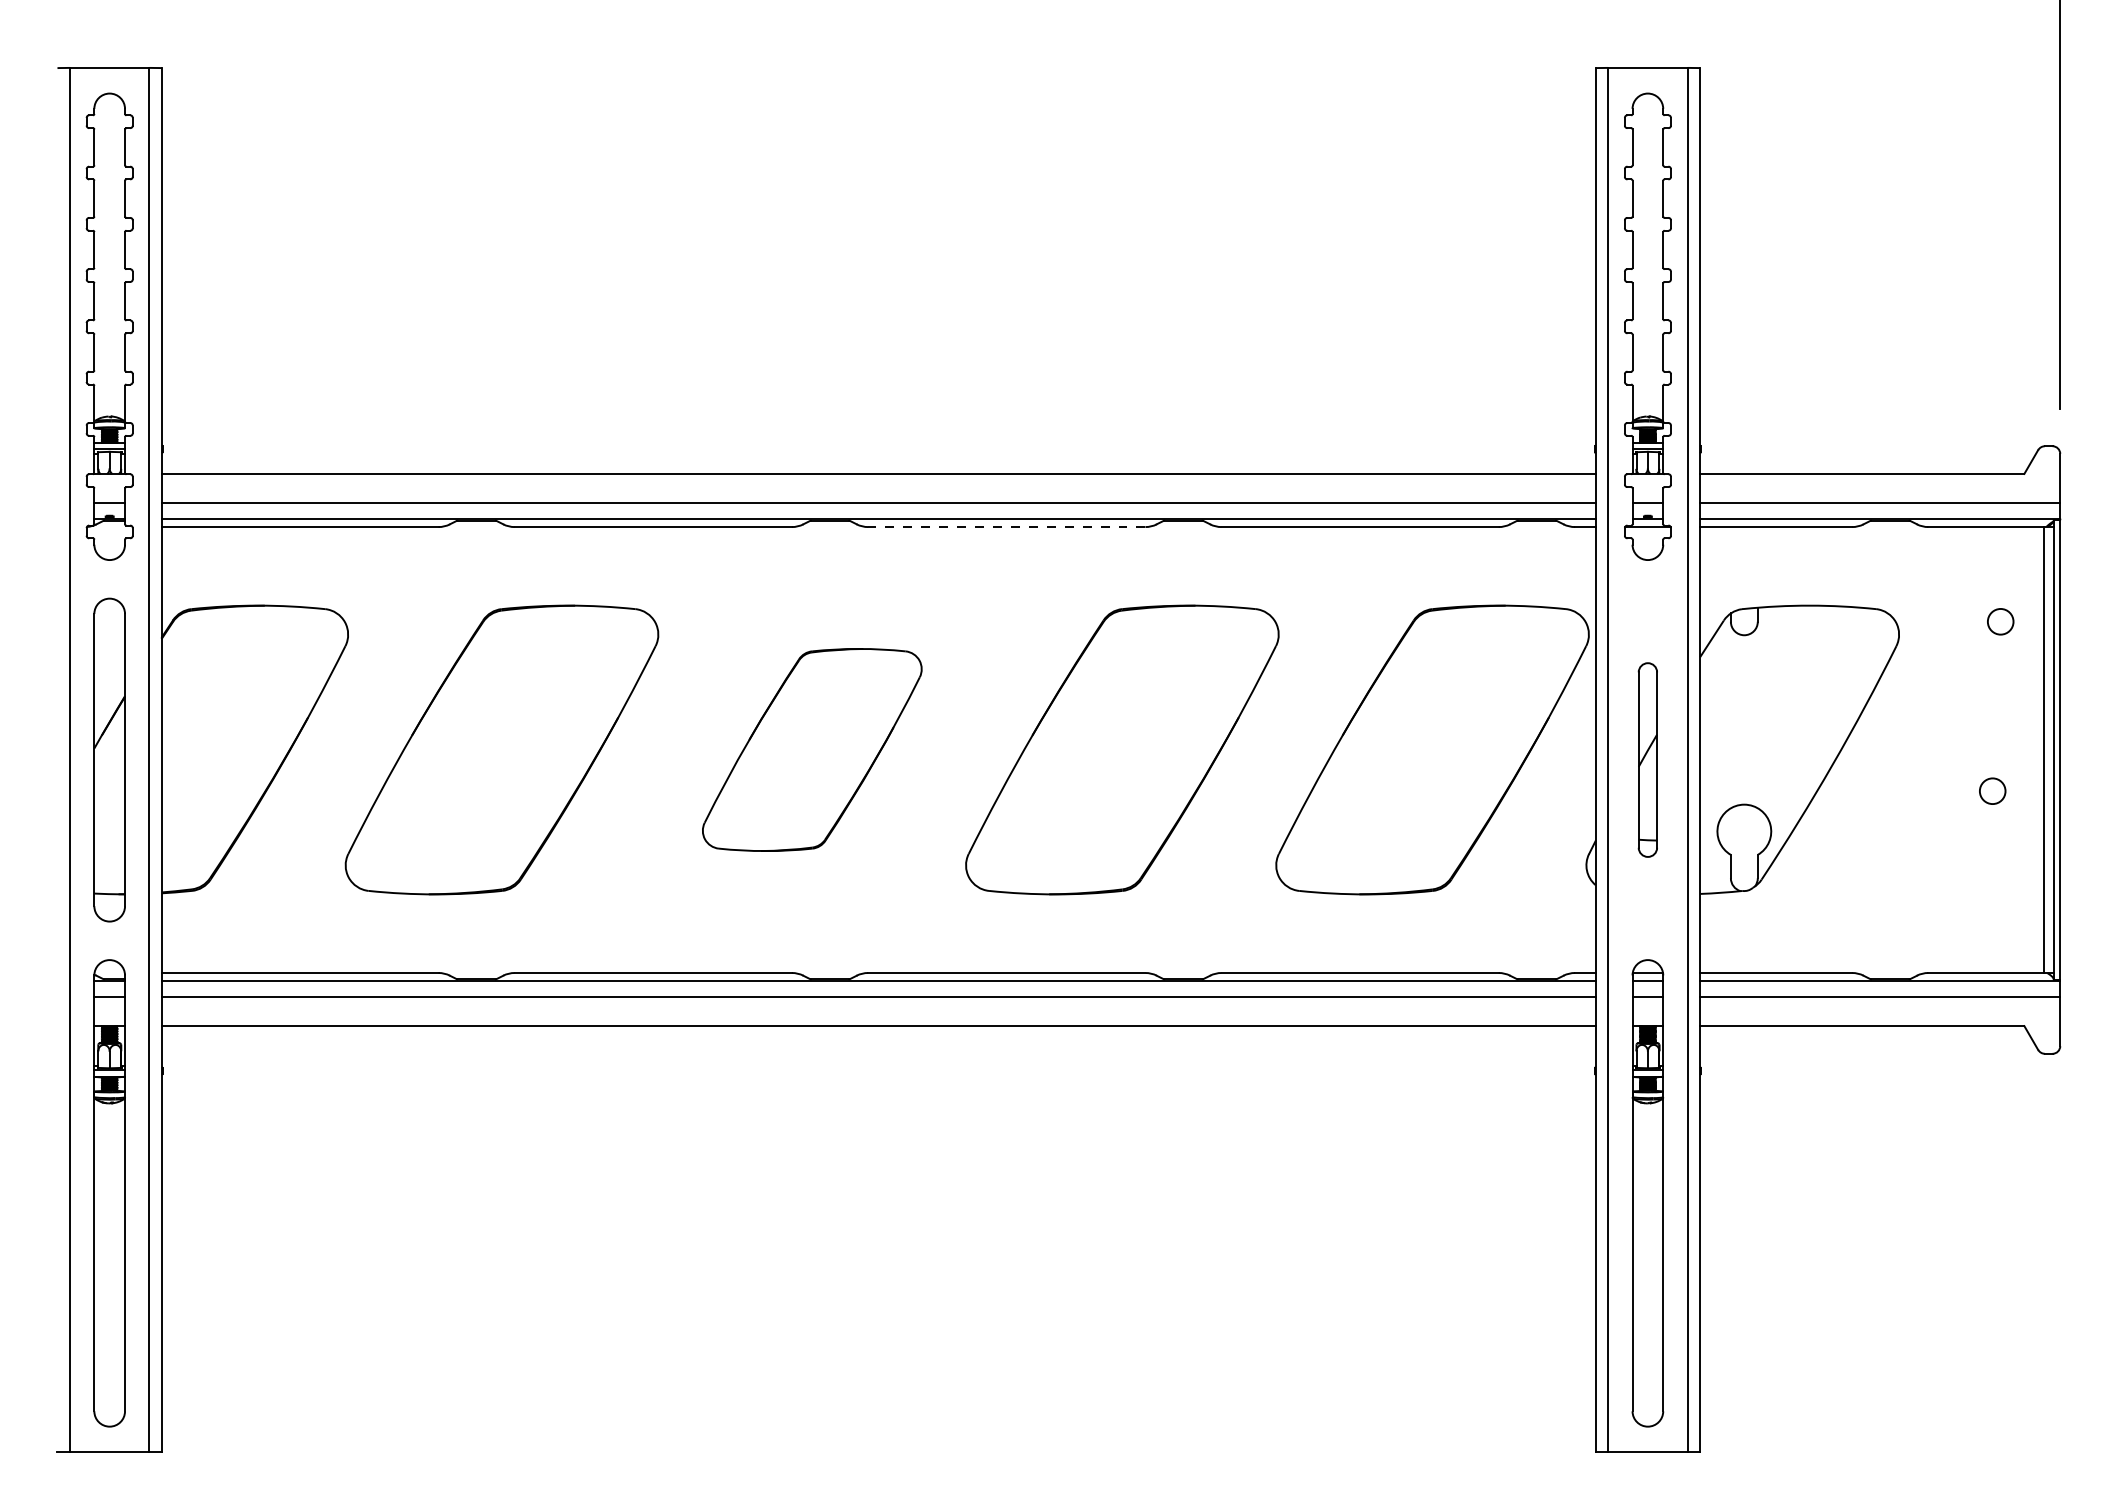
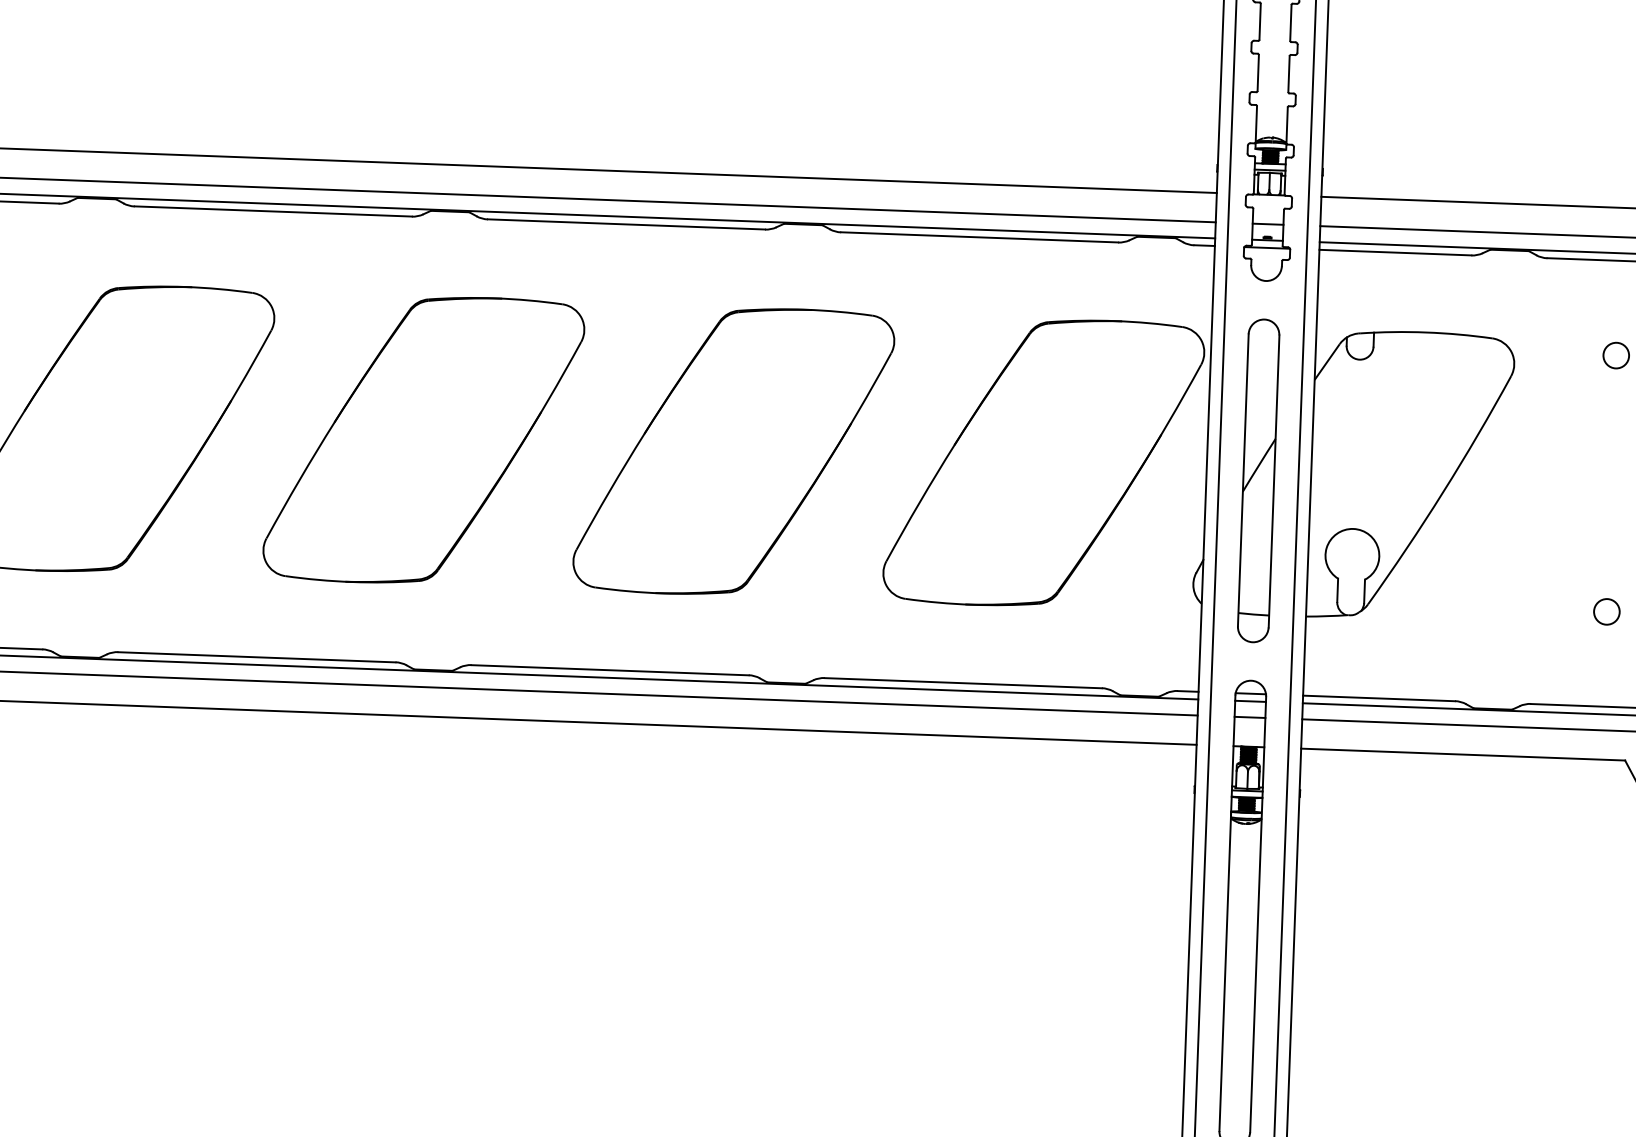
line: (1006, 526) -> (626, 223), dashed -> solid
part: (812, 749) -> (424, 439), size x1.43
part: (1647, 759) -> (1258, 480), size x1.67
circle: (1992, 790) -> (1606, 611), moved

